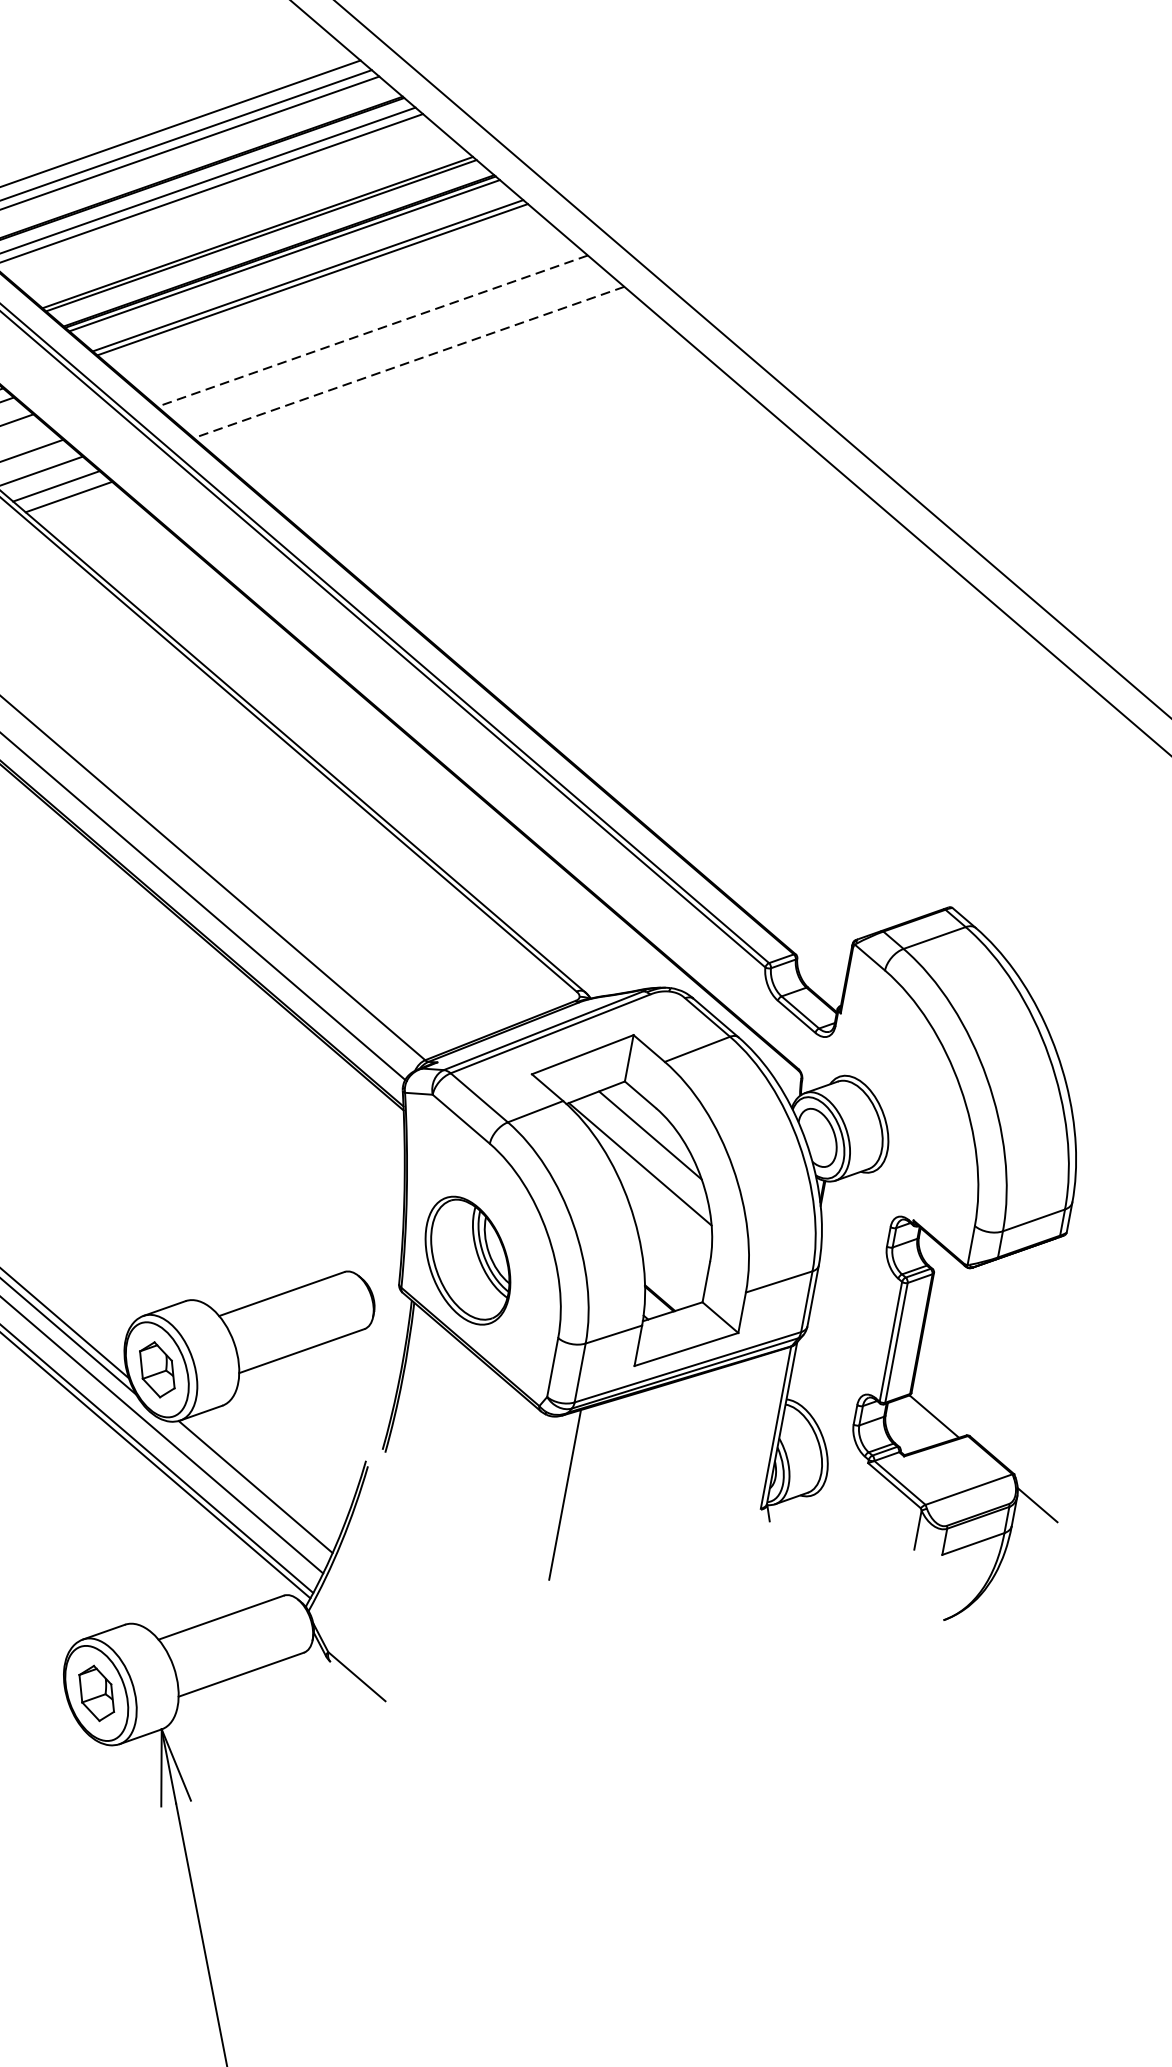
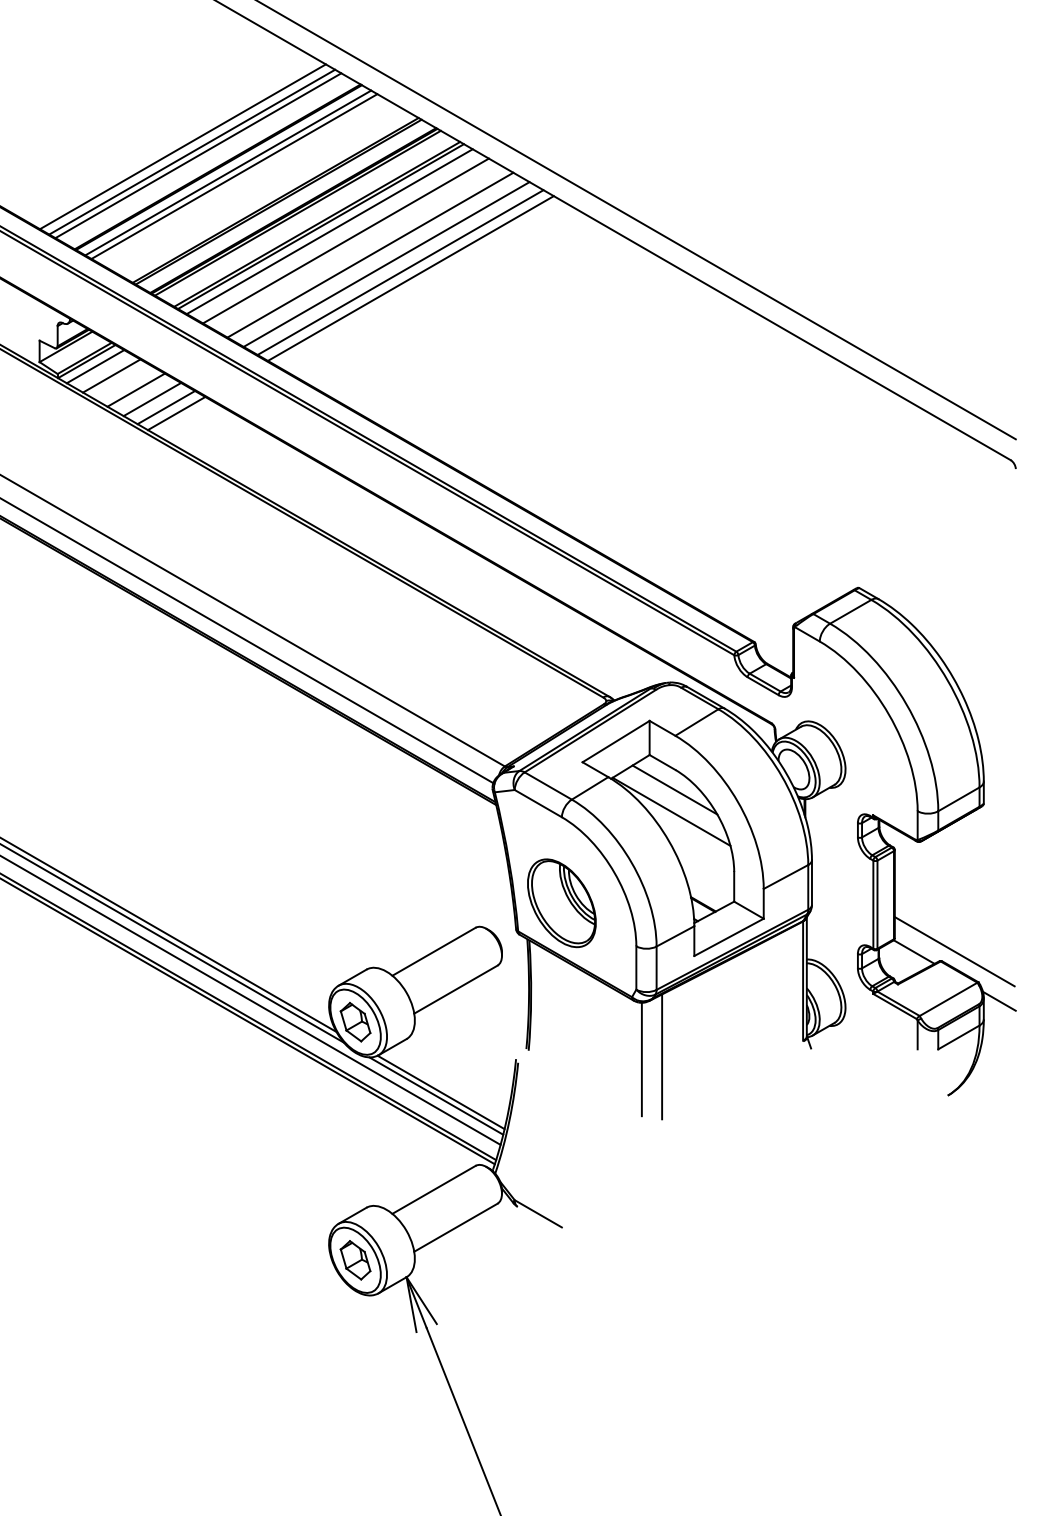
line: (322, 288) -> (329, 231), added
line: (342, 304) -> (345, 240), added
line: (372, 331) -> (370, 255), dashed -> solid
line: (392, 347) -> (386, 264), added
line: (409, 362) -> (400, 272), dashed -> solid
line: (421, 373) -> (410, 278), added
line: (989, 1426) -> (954, 951), added
line: (248, 1490) -> (436, 1095), added
line: (536, 1493) -> (641, 1059), added

